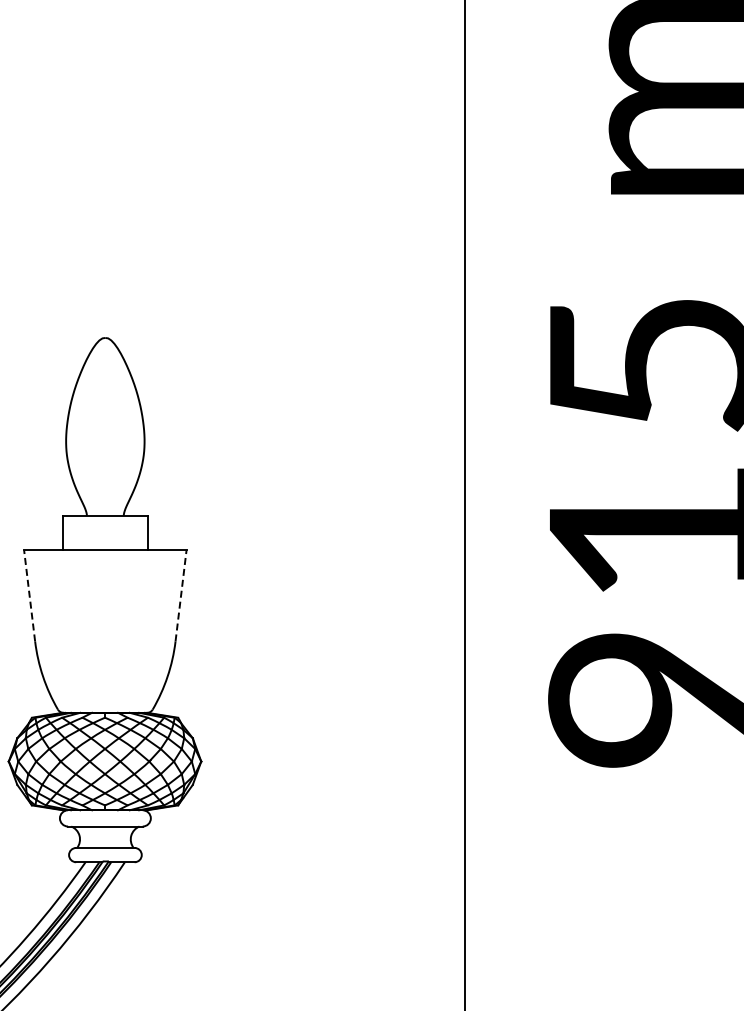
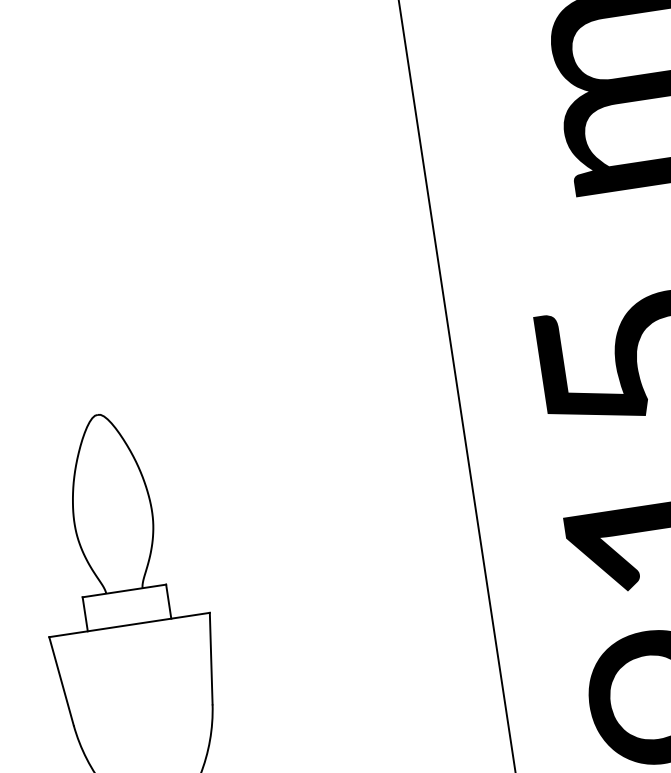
line: (29, 595) -> (61, 680), dashed -> solid
line: (181, 595) -> (211, 658), dashed -> solid

